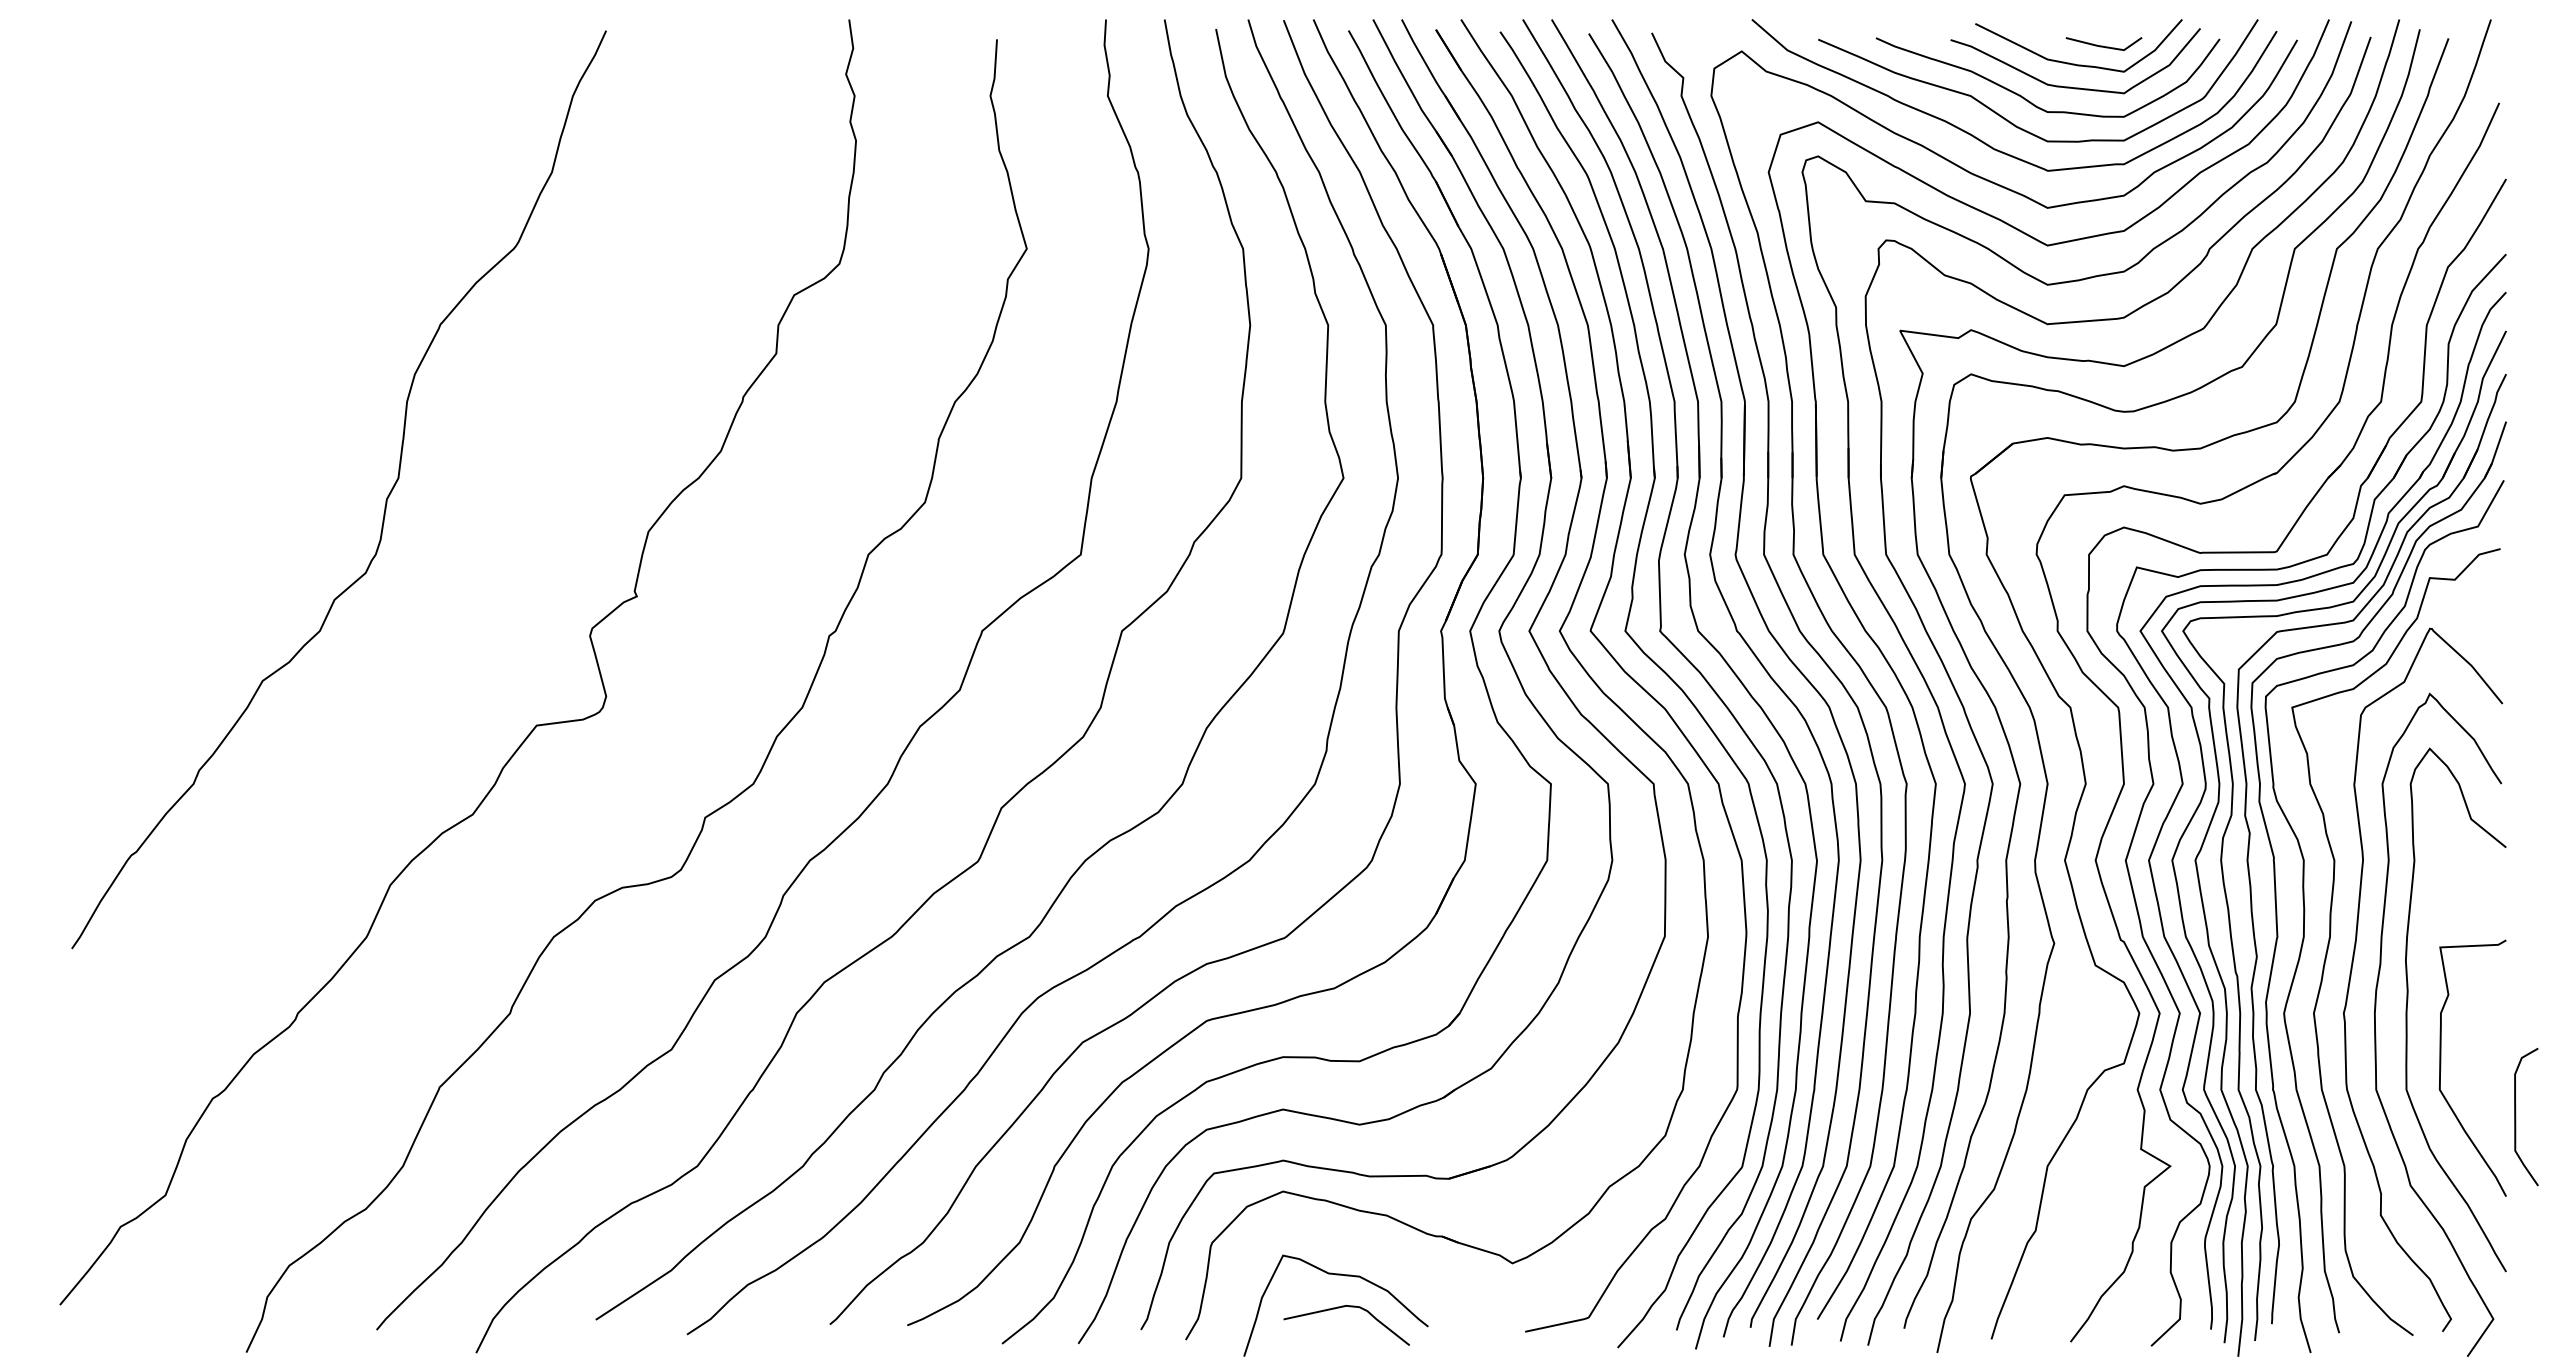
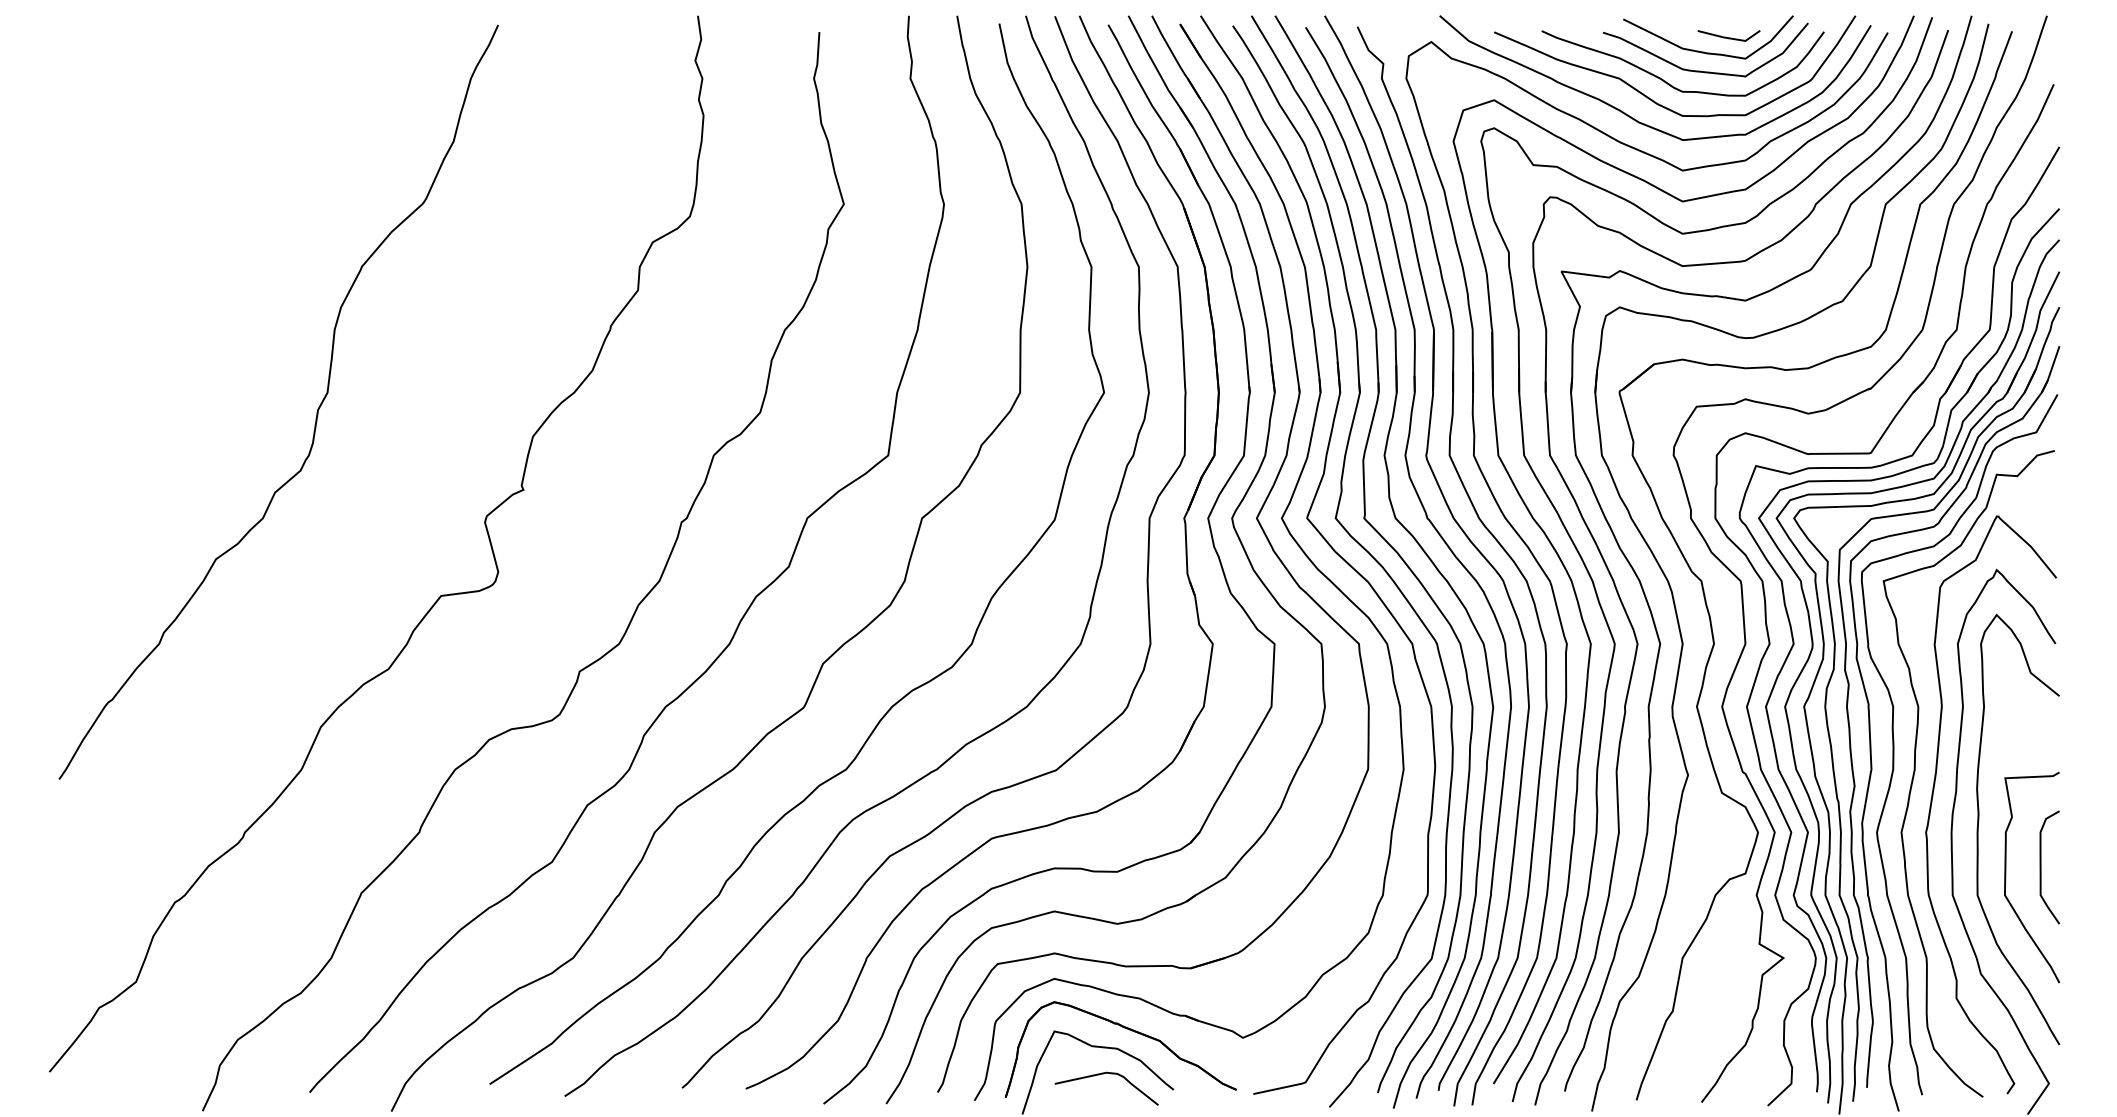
curve: (2516, 1116) -> (2041, 867), moved
part: (1372, 1253) -> (1127, 1029), added

